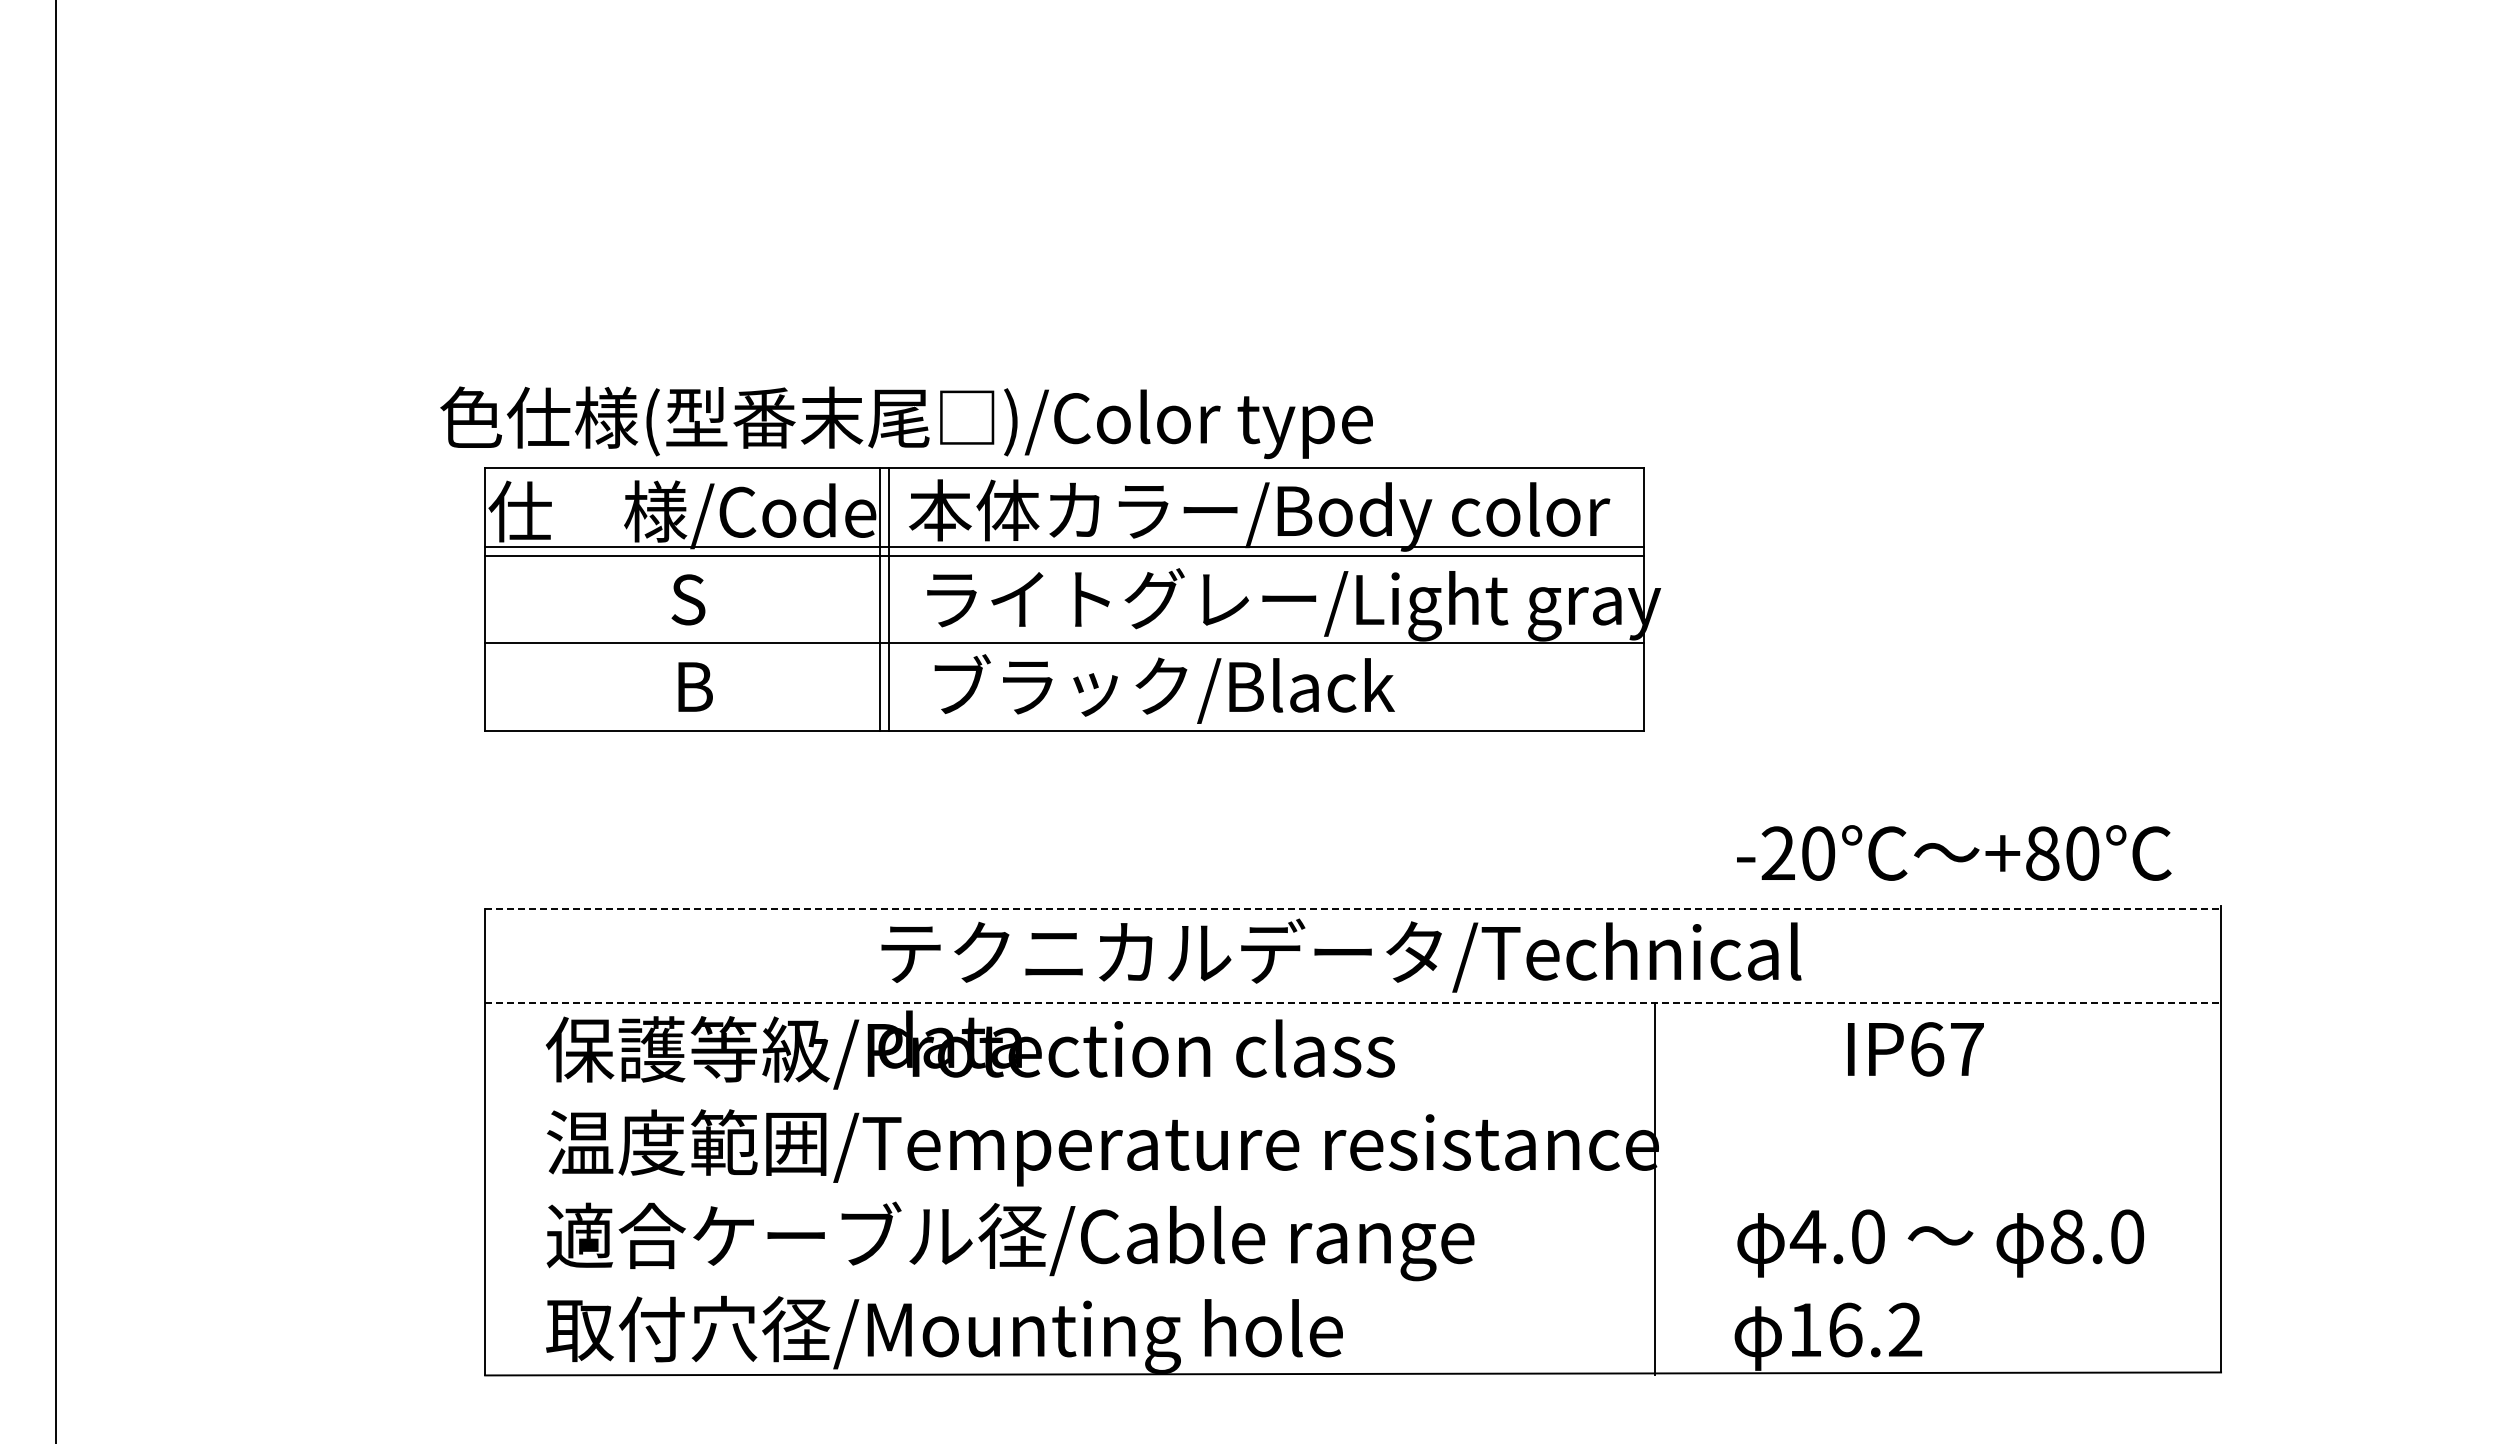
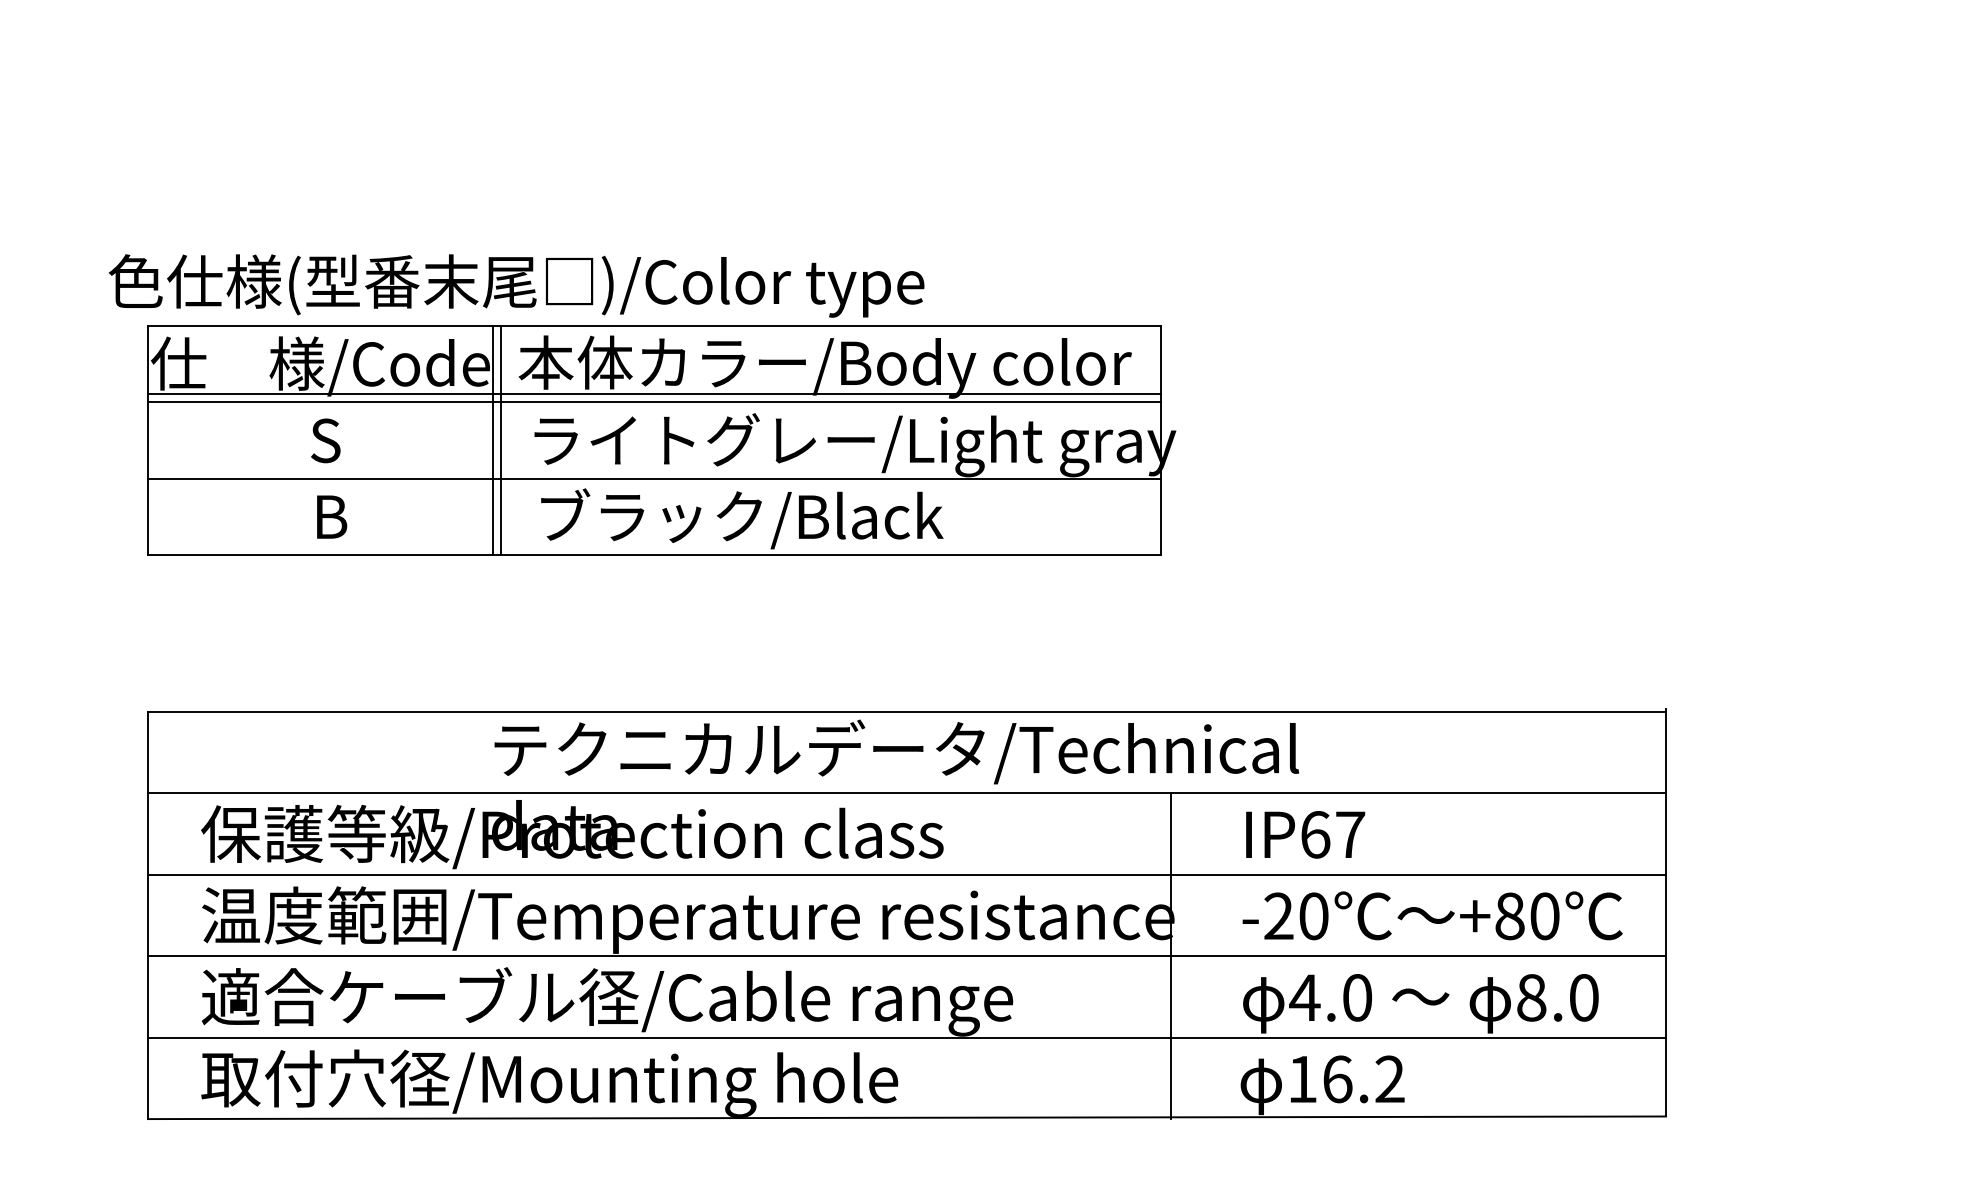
text: (1954, 852) -> (1432, 915), moved
line: (1353, 909) -> (907, 711), dashed -> solid
line: (1353, 1002) -> (907, 792), dashed -> solid
text: (1915, 1049) -> (1305, 834), moved
line: (1353, 1095) -> (907, 874), added
line: (1353, 1189) -> (907, 956), added
line: (1353, 1282) -> (907, 1037), added

